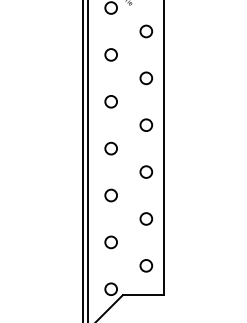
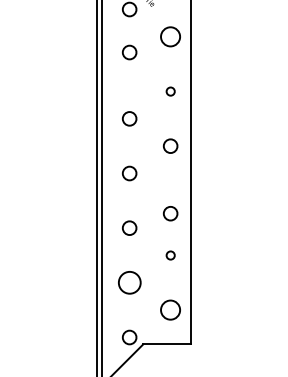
circle: (146, 31) -> (170, 36), size x1.4
circle: (110, 54) -> (128, 52), moved
circle: (146, 78) -> (170, 91), size x0.6
circle: (146, 171) -> (170, 212), moved
circle: (146, 218) -> (170, 254), size x0.6
circle: (110, 242) -> (128, 282), size x1.6
circle: (146, 265) -> (170, 309), size x1.4

